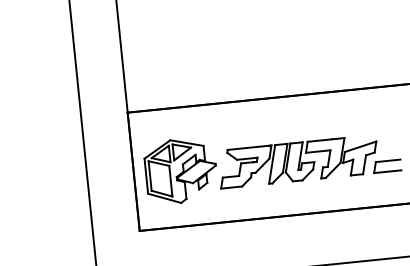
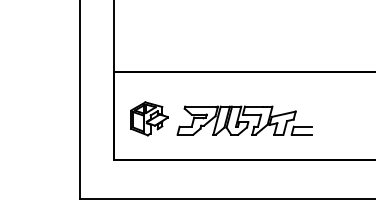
part: (181, 170) -> (149, 118), size x0.7

